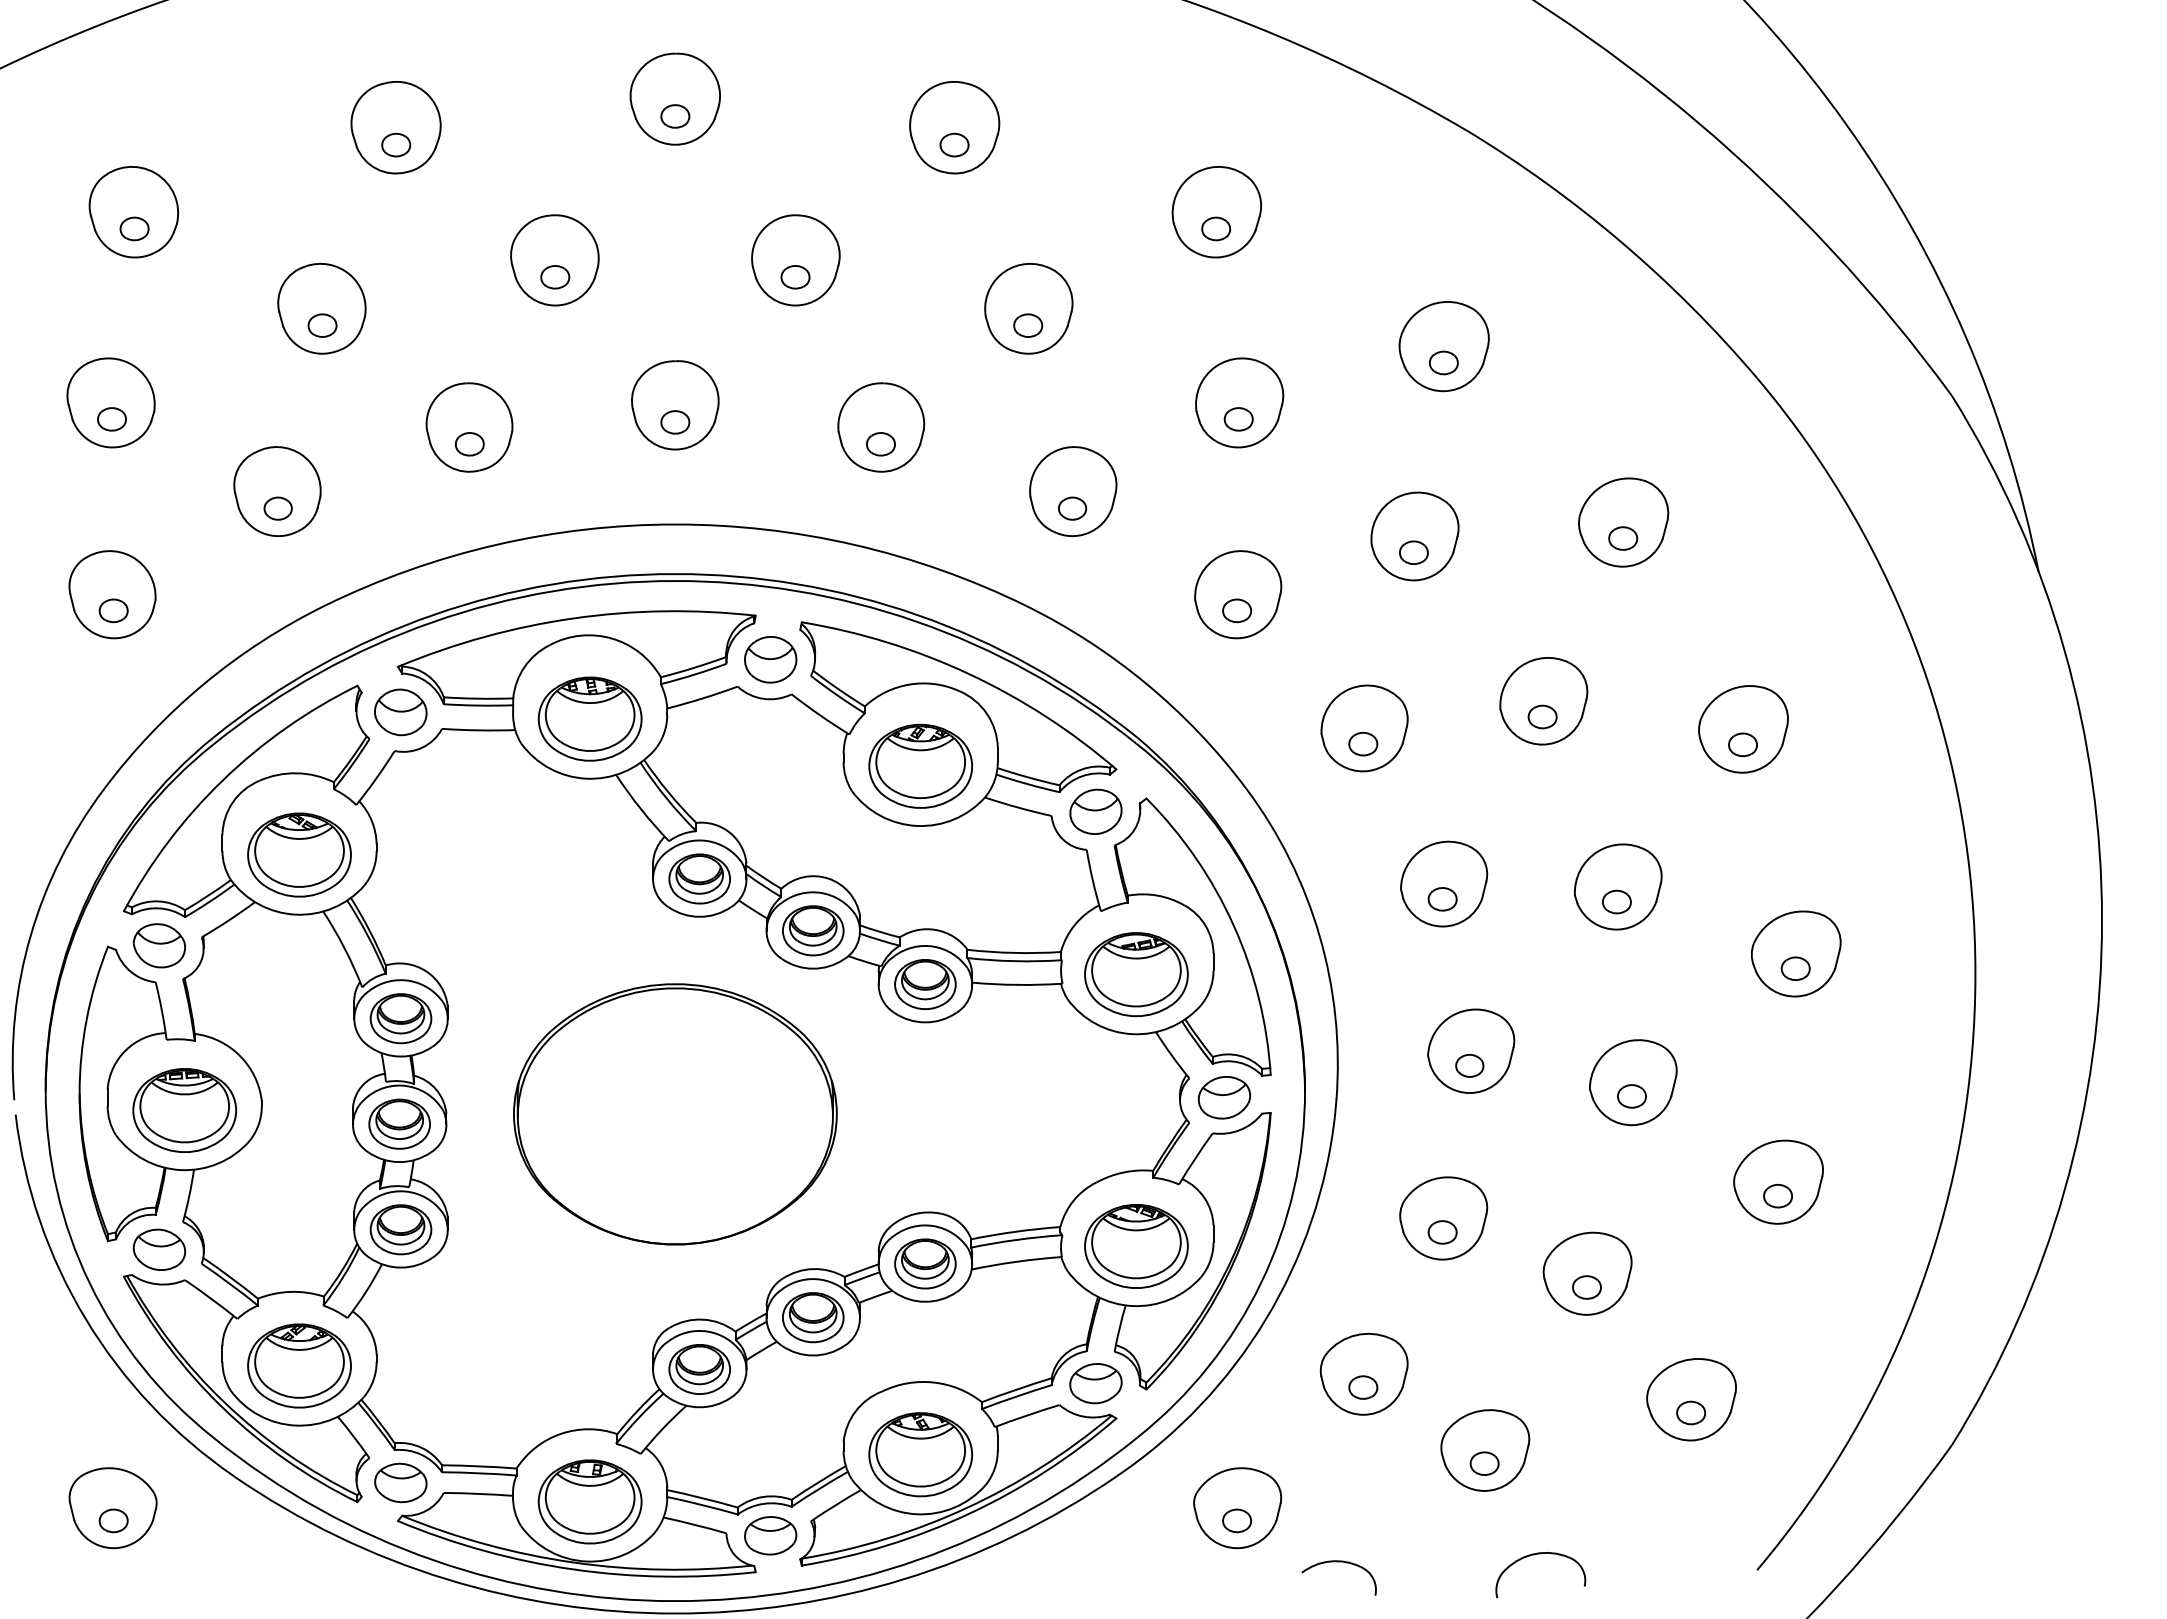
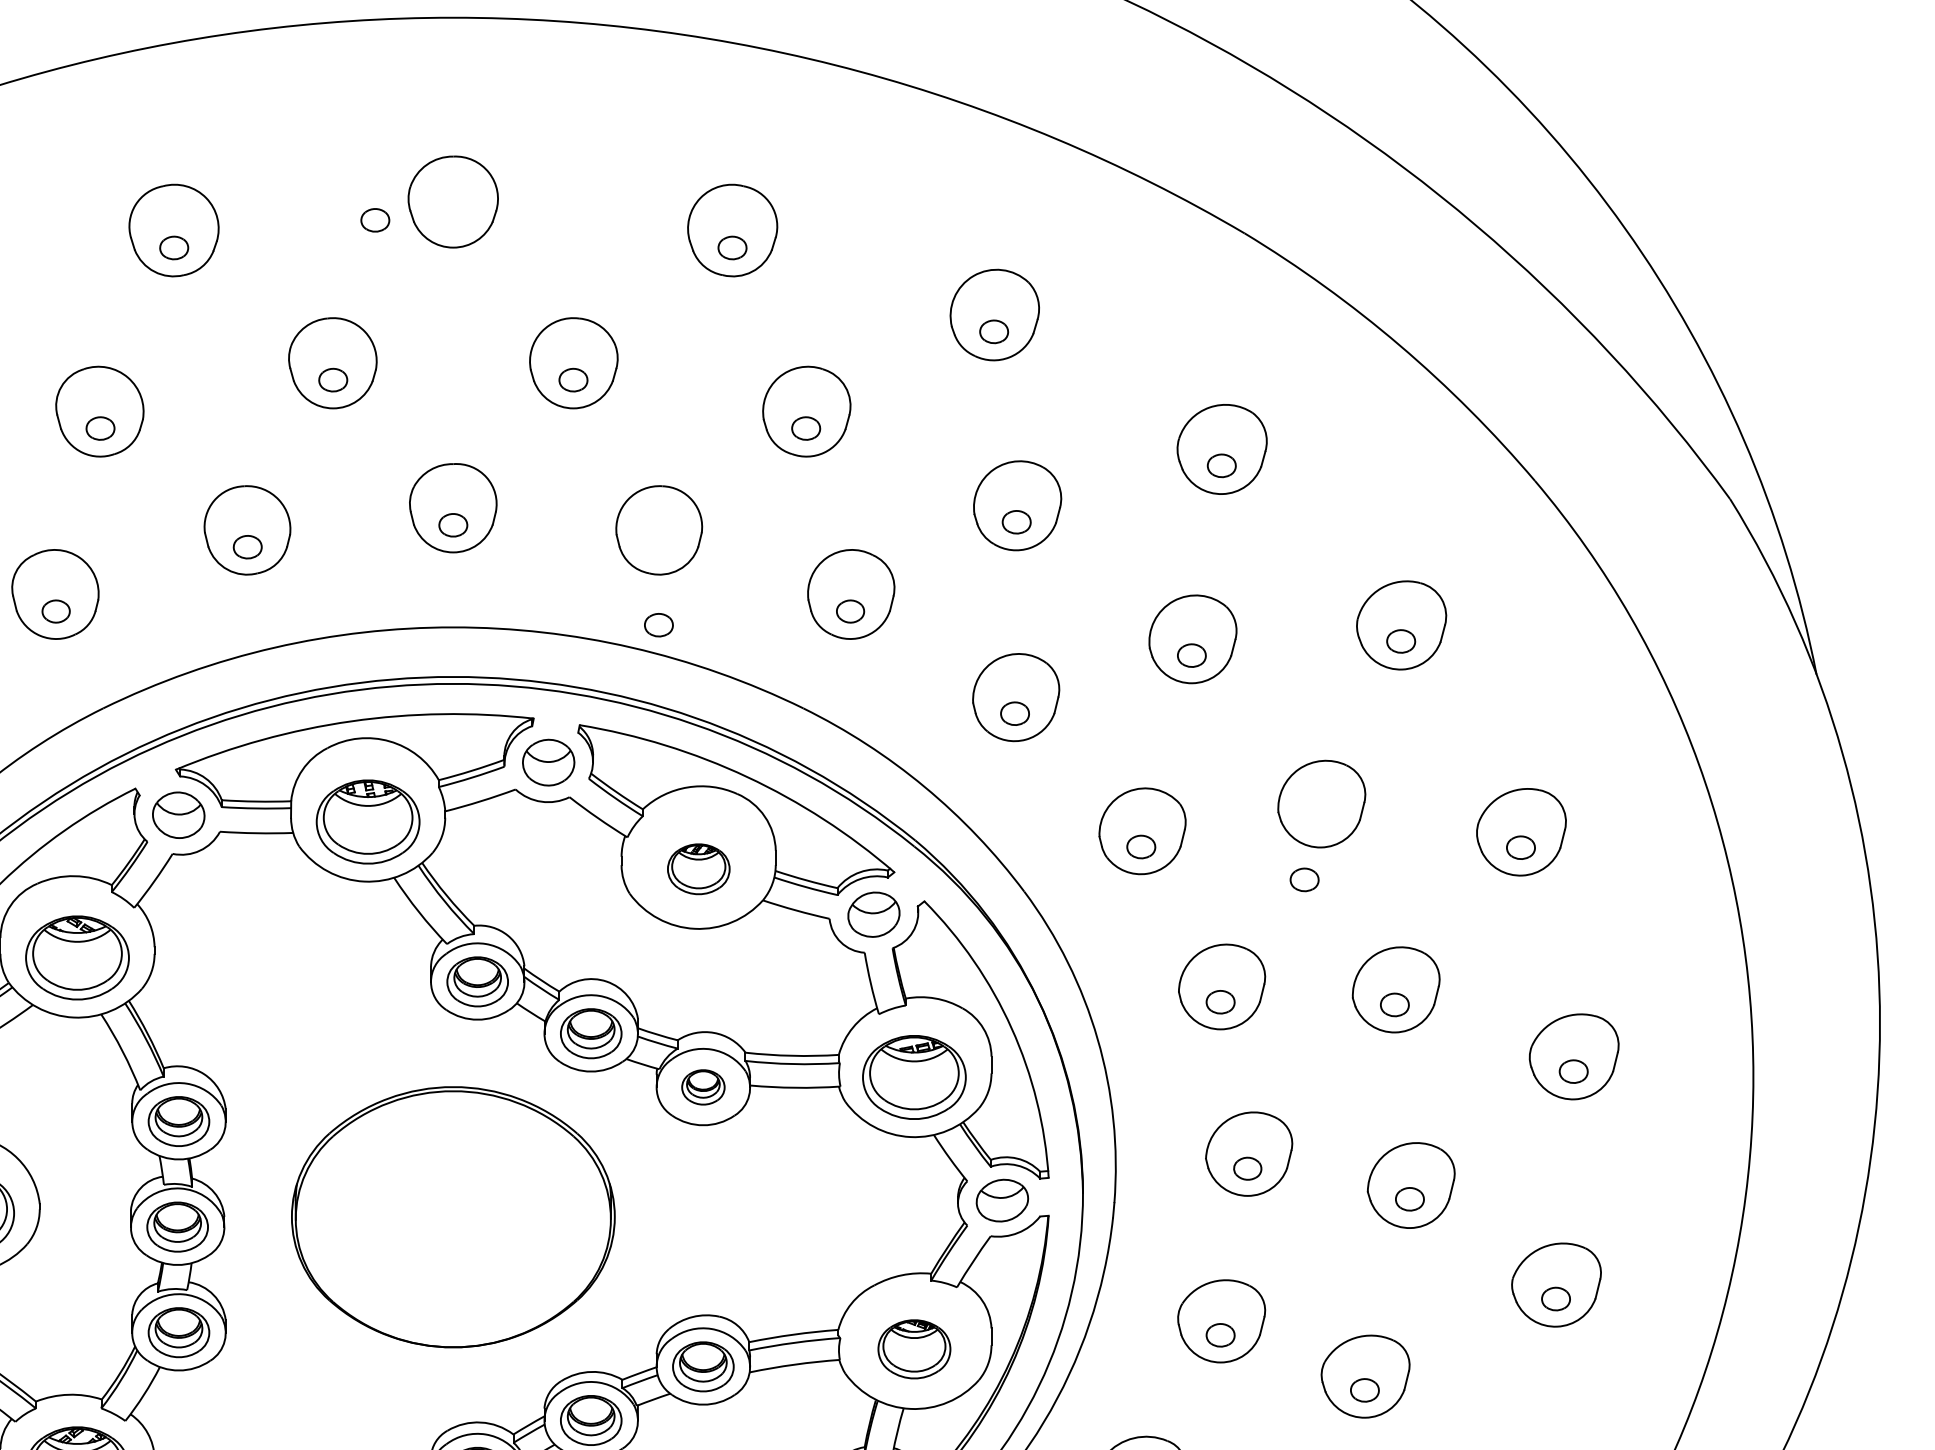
part: (675, 116) -> (375, 220), moved
part: (880, 444) -> (658, 625), moved
part: (1542, 716) -> (1304, 879), moved
part: (920, 766) -> (698, 869), size x0.6
part: (925, 984) -> (703, 1087), size x0.7
part: (1136, 1246) -> (914, 1349), size x0.7

